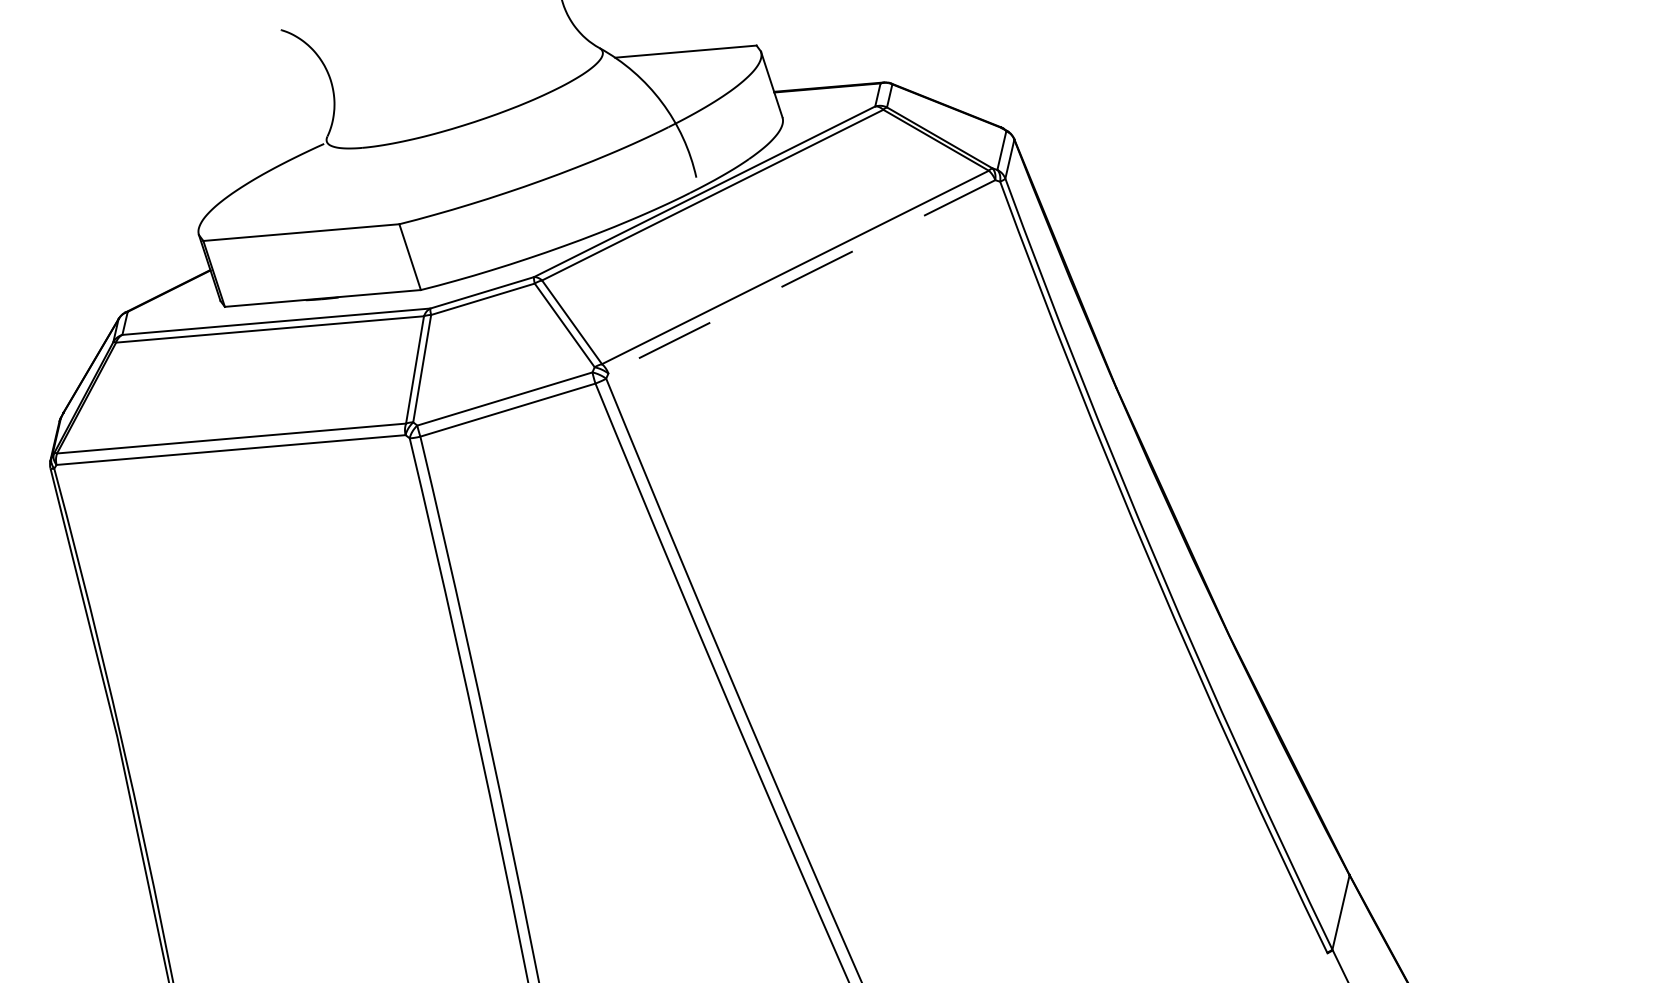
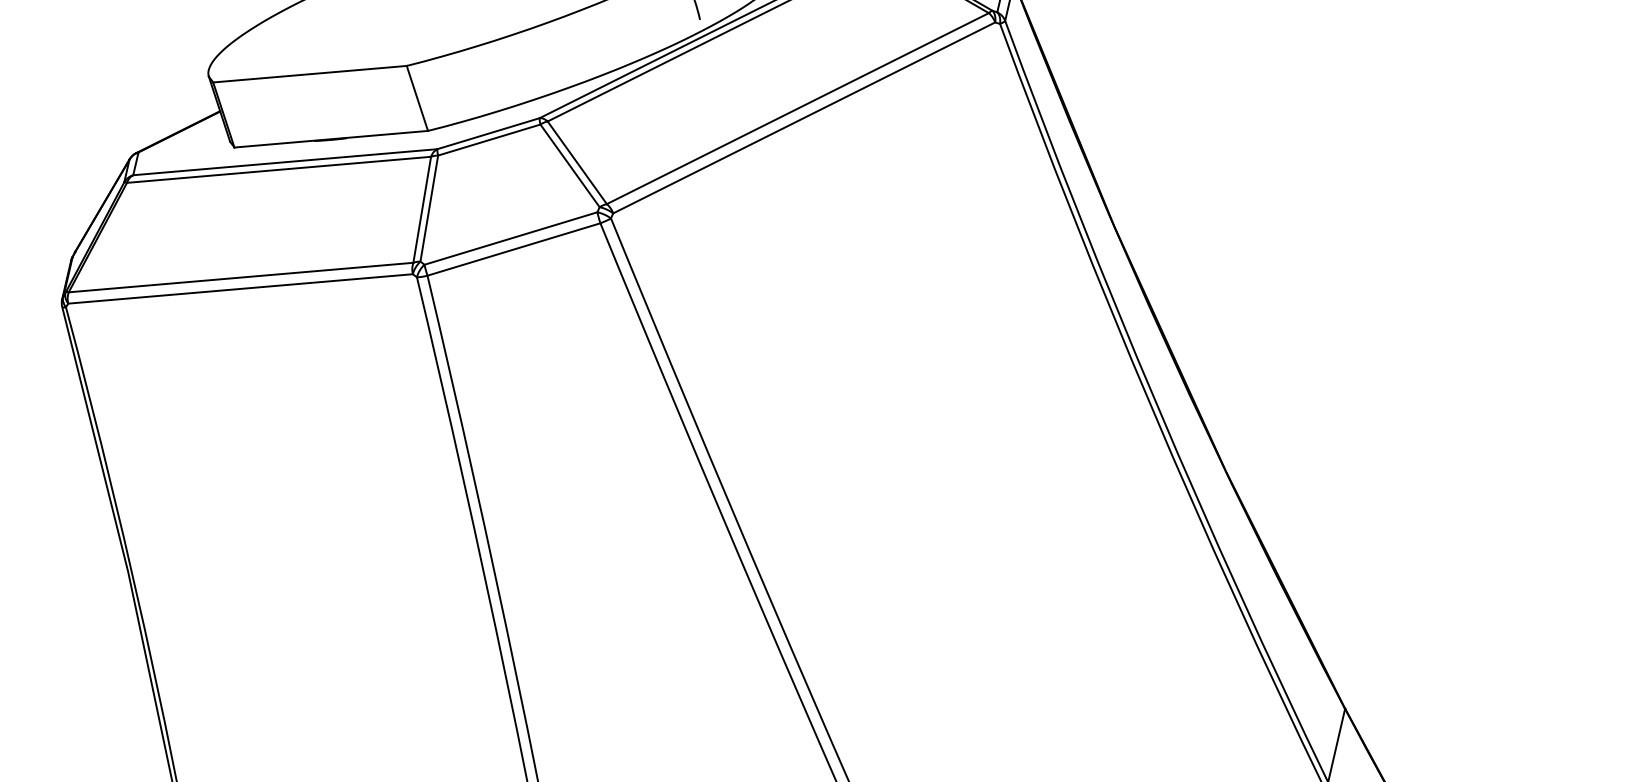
line: (801, 277) -> (803, 118), dashed -> solid

